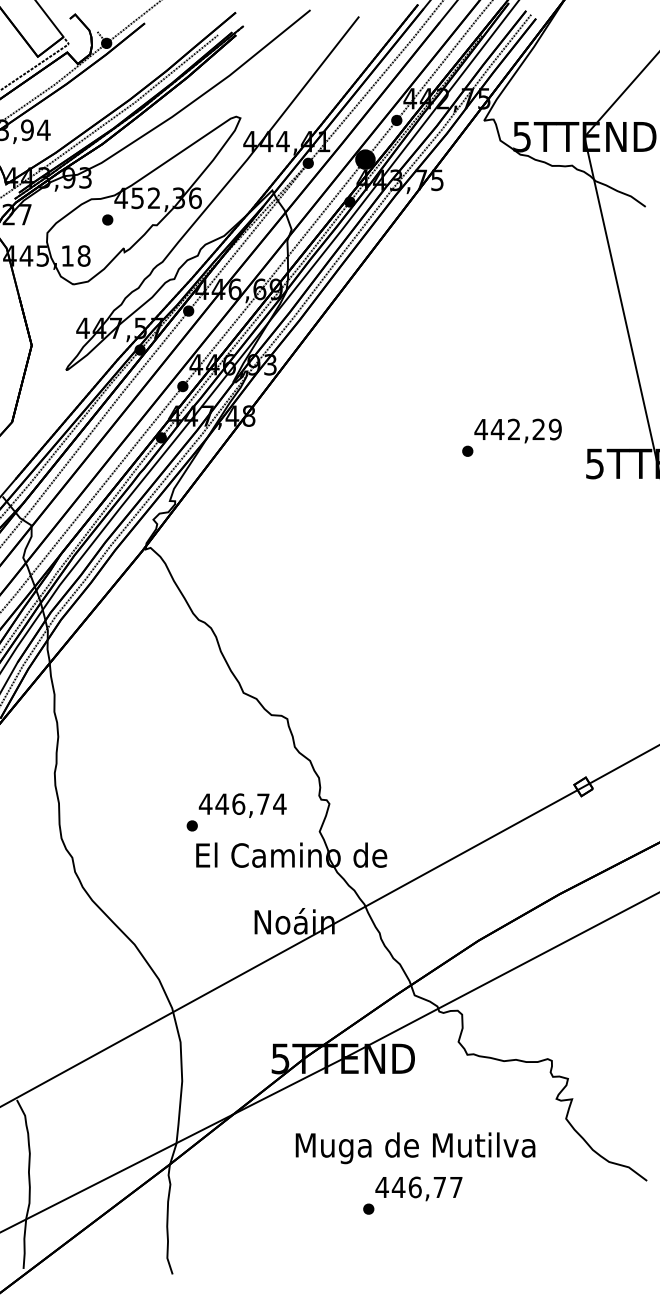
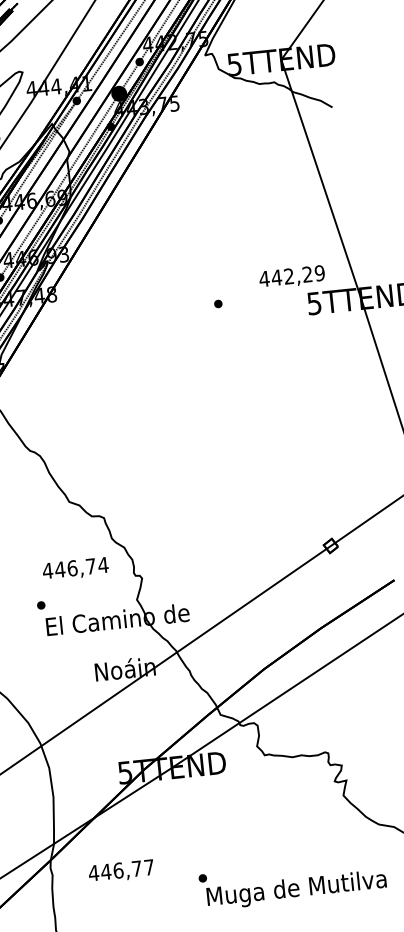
text: (517, 430) -> (291, 276), moved
text: (242, 805) -> (75, 569), moved
text: (415, 1148) -> (296, 890), moved
text: (418, 1188) -> (121, 871), moved

